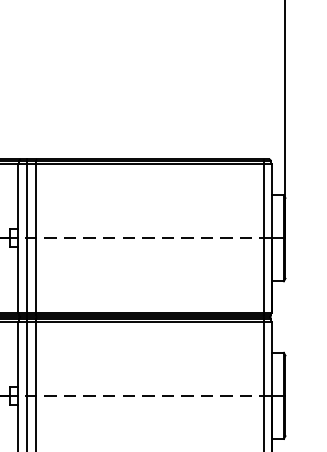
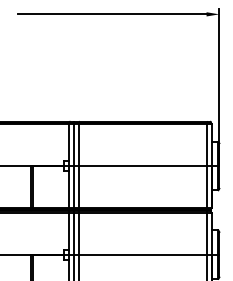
line: (143, 239) -> (139, 166), dashed -> solid
line: (143, 395) -> (139, 254), dashed -> solid

